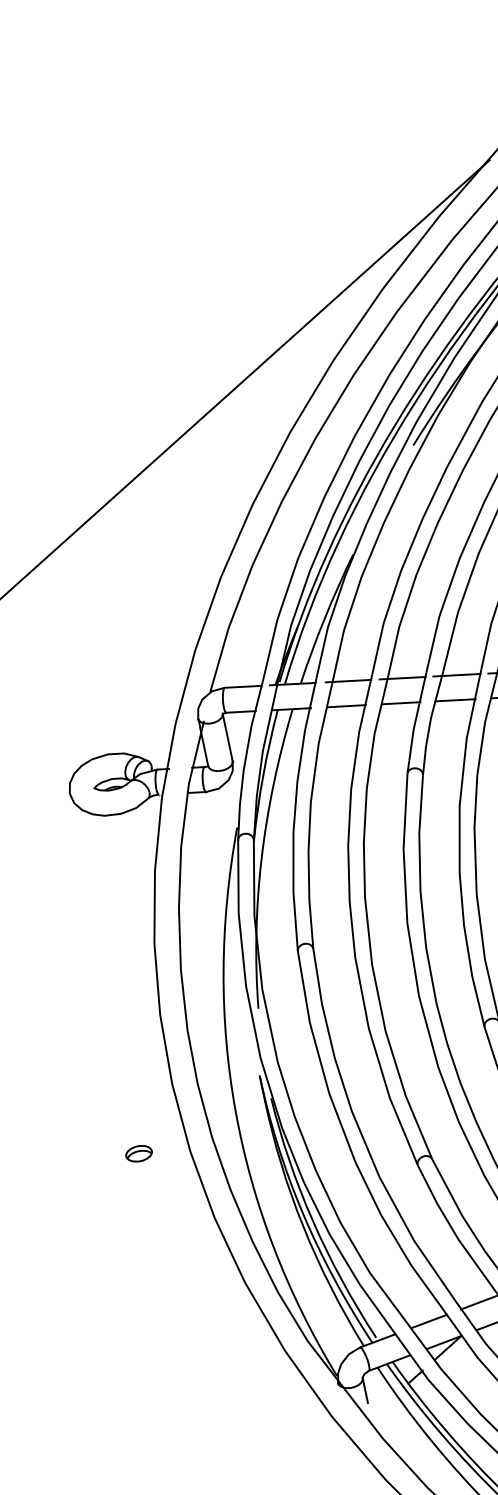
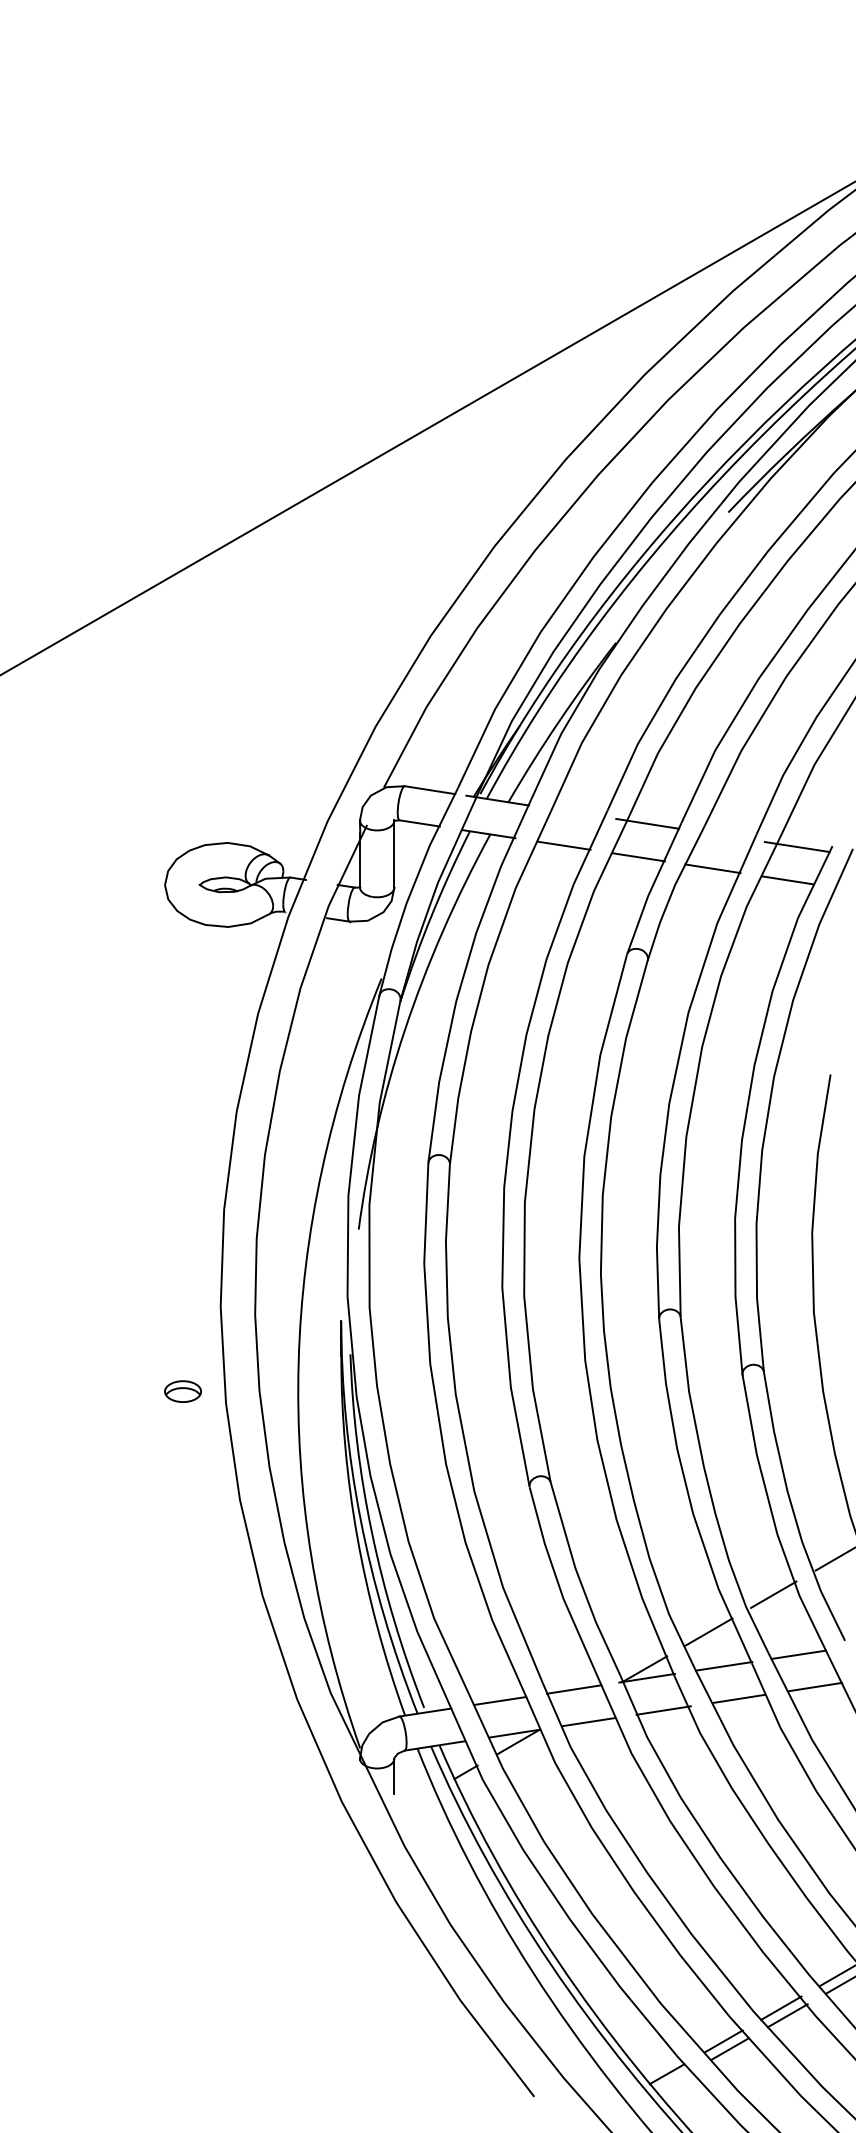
line: (456, 675) -> (721, 835), removed
line: (348, 681) -> (573, 812), removed
part: (138, 1153) -> (182, 1391), moved

